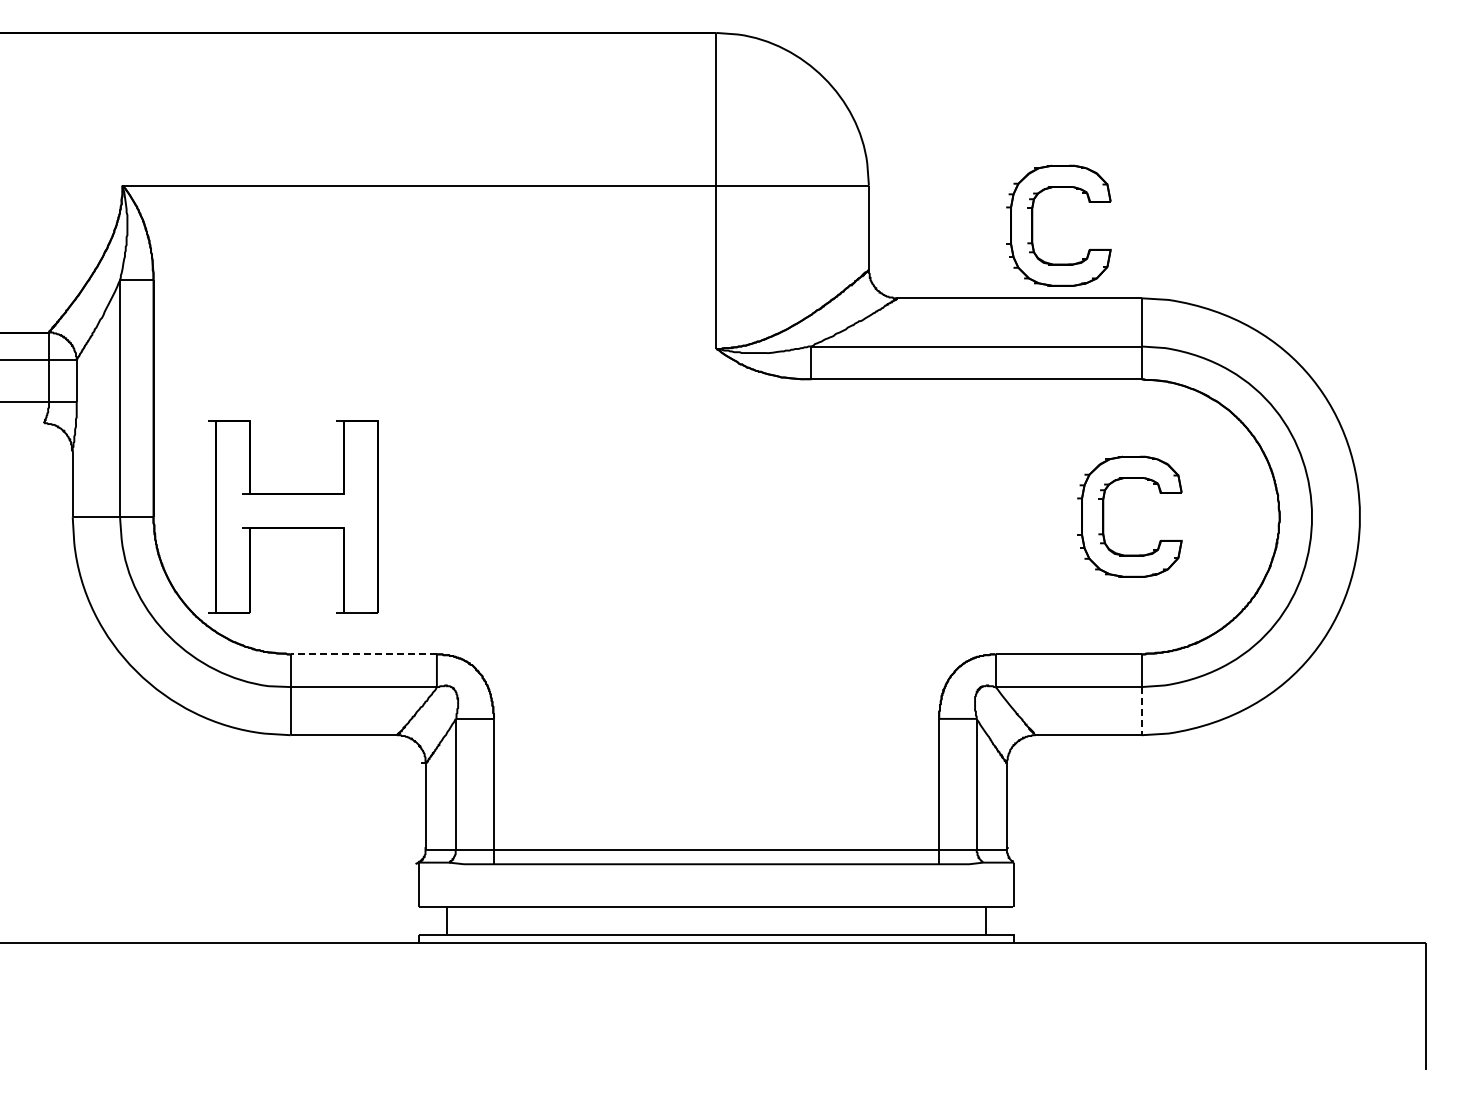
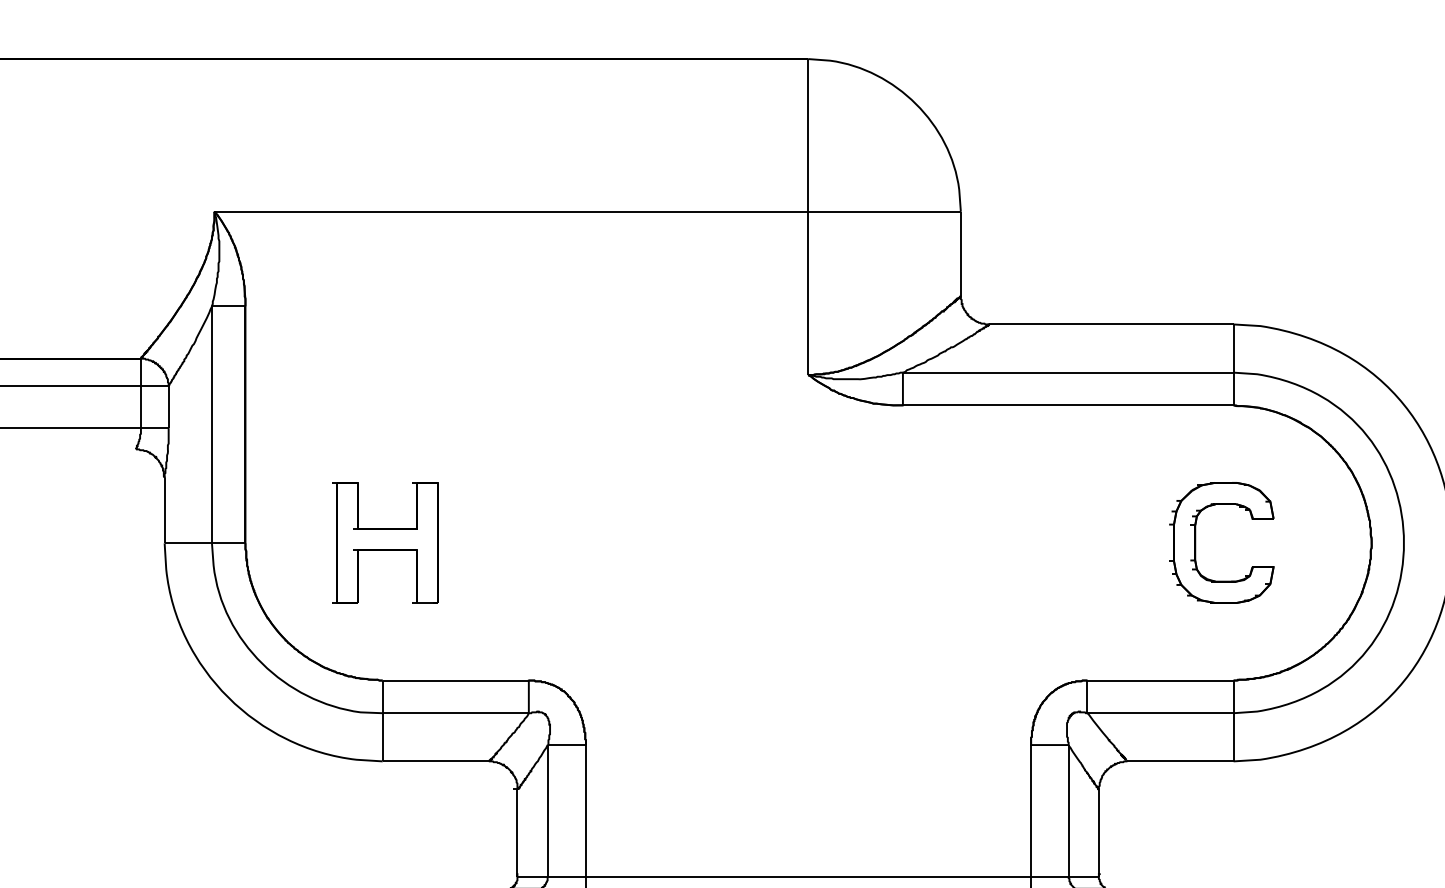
part: (1033, 225) -> (1125, 251), removed
part: (293, 516) -> (385, 542), size x0.62
line: (363, 654) -> (455, 680), dashed -> solid
line: (1141, 711) -> (1233, 737), dashed -> solid

